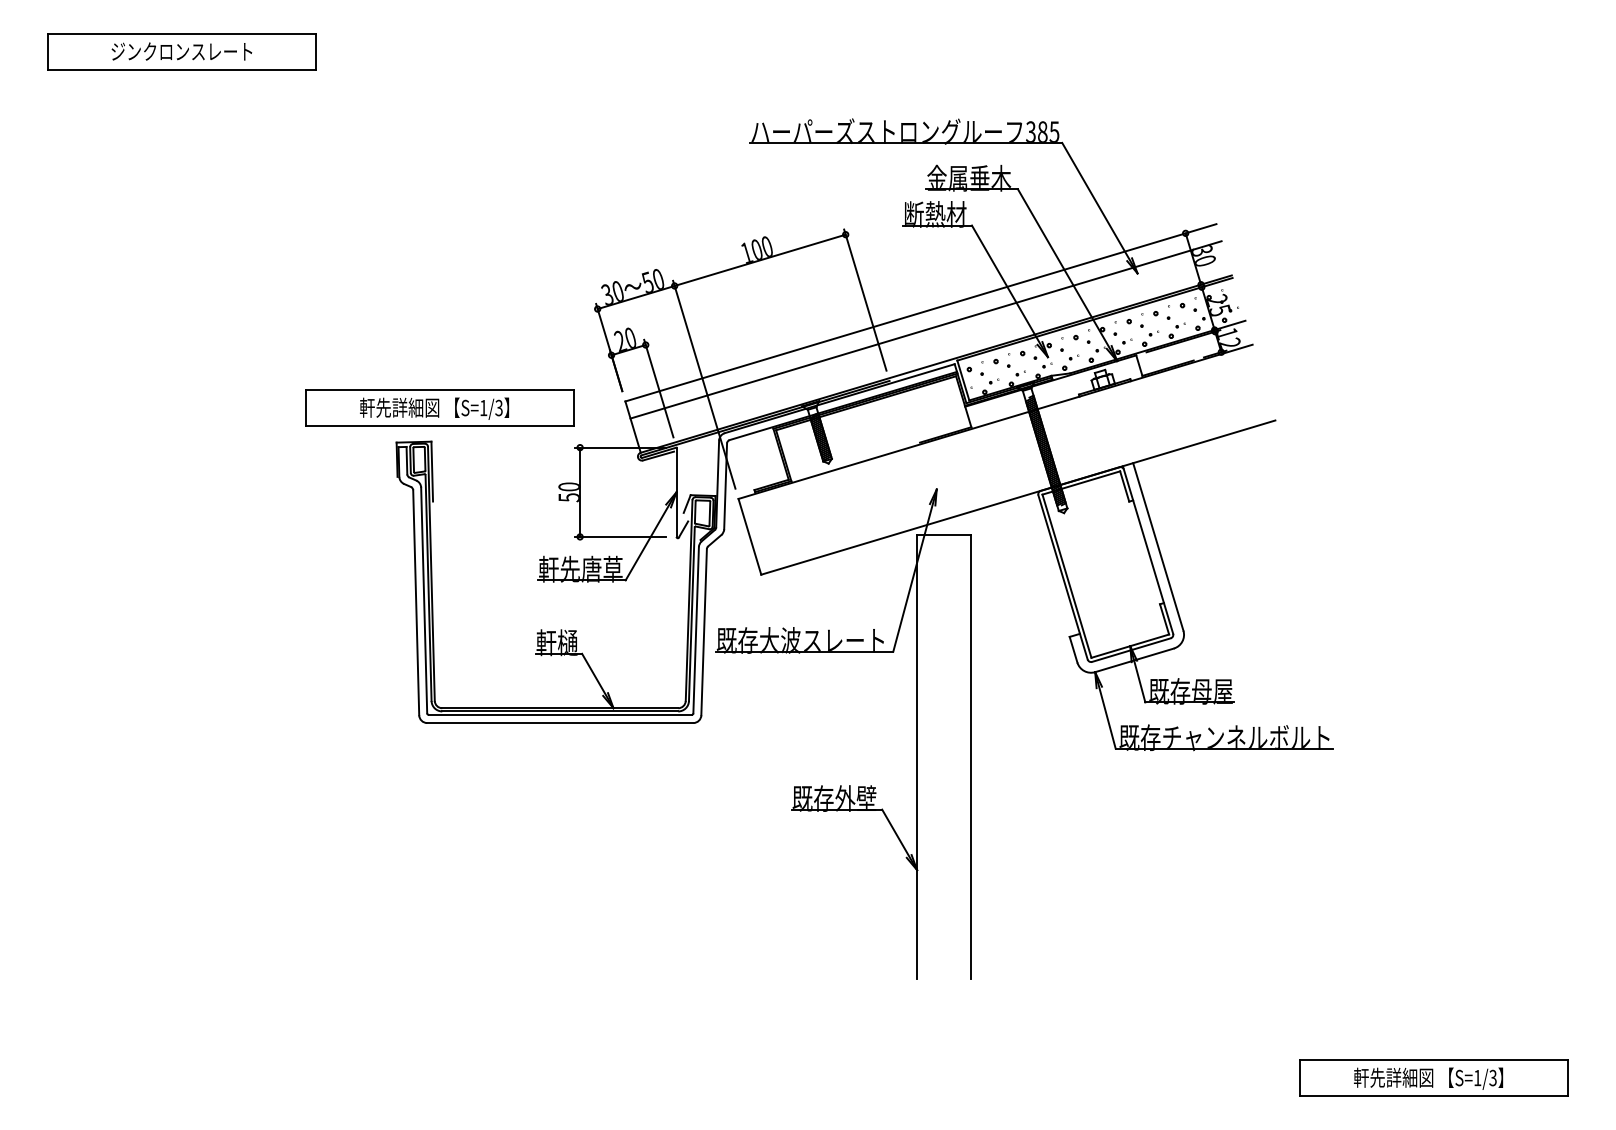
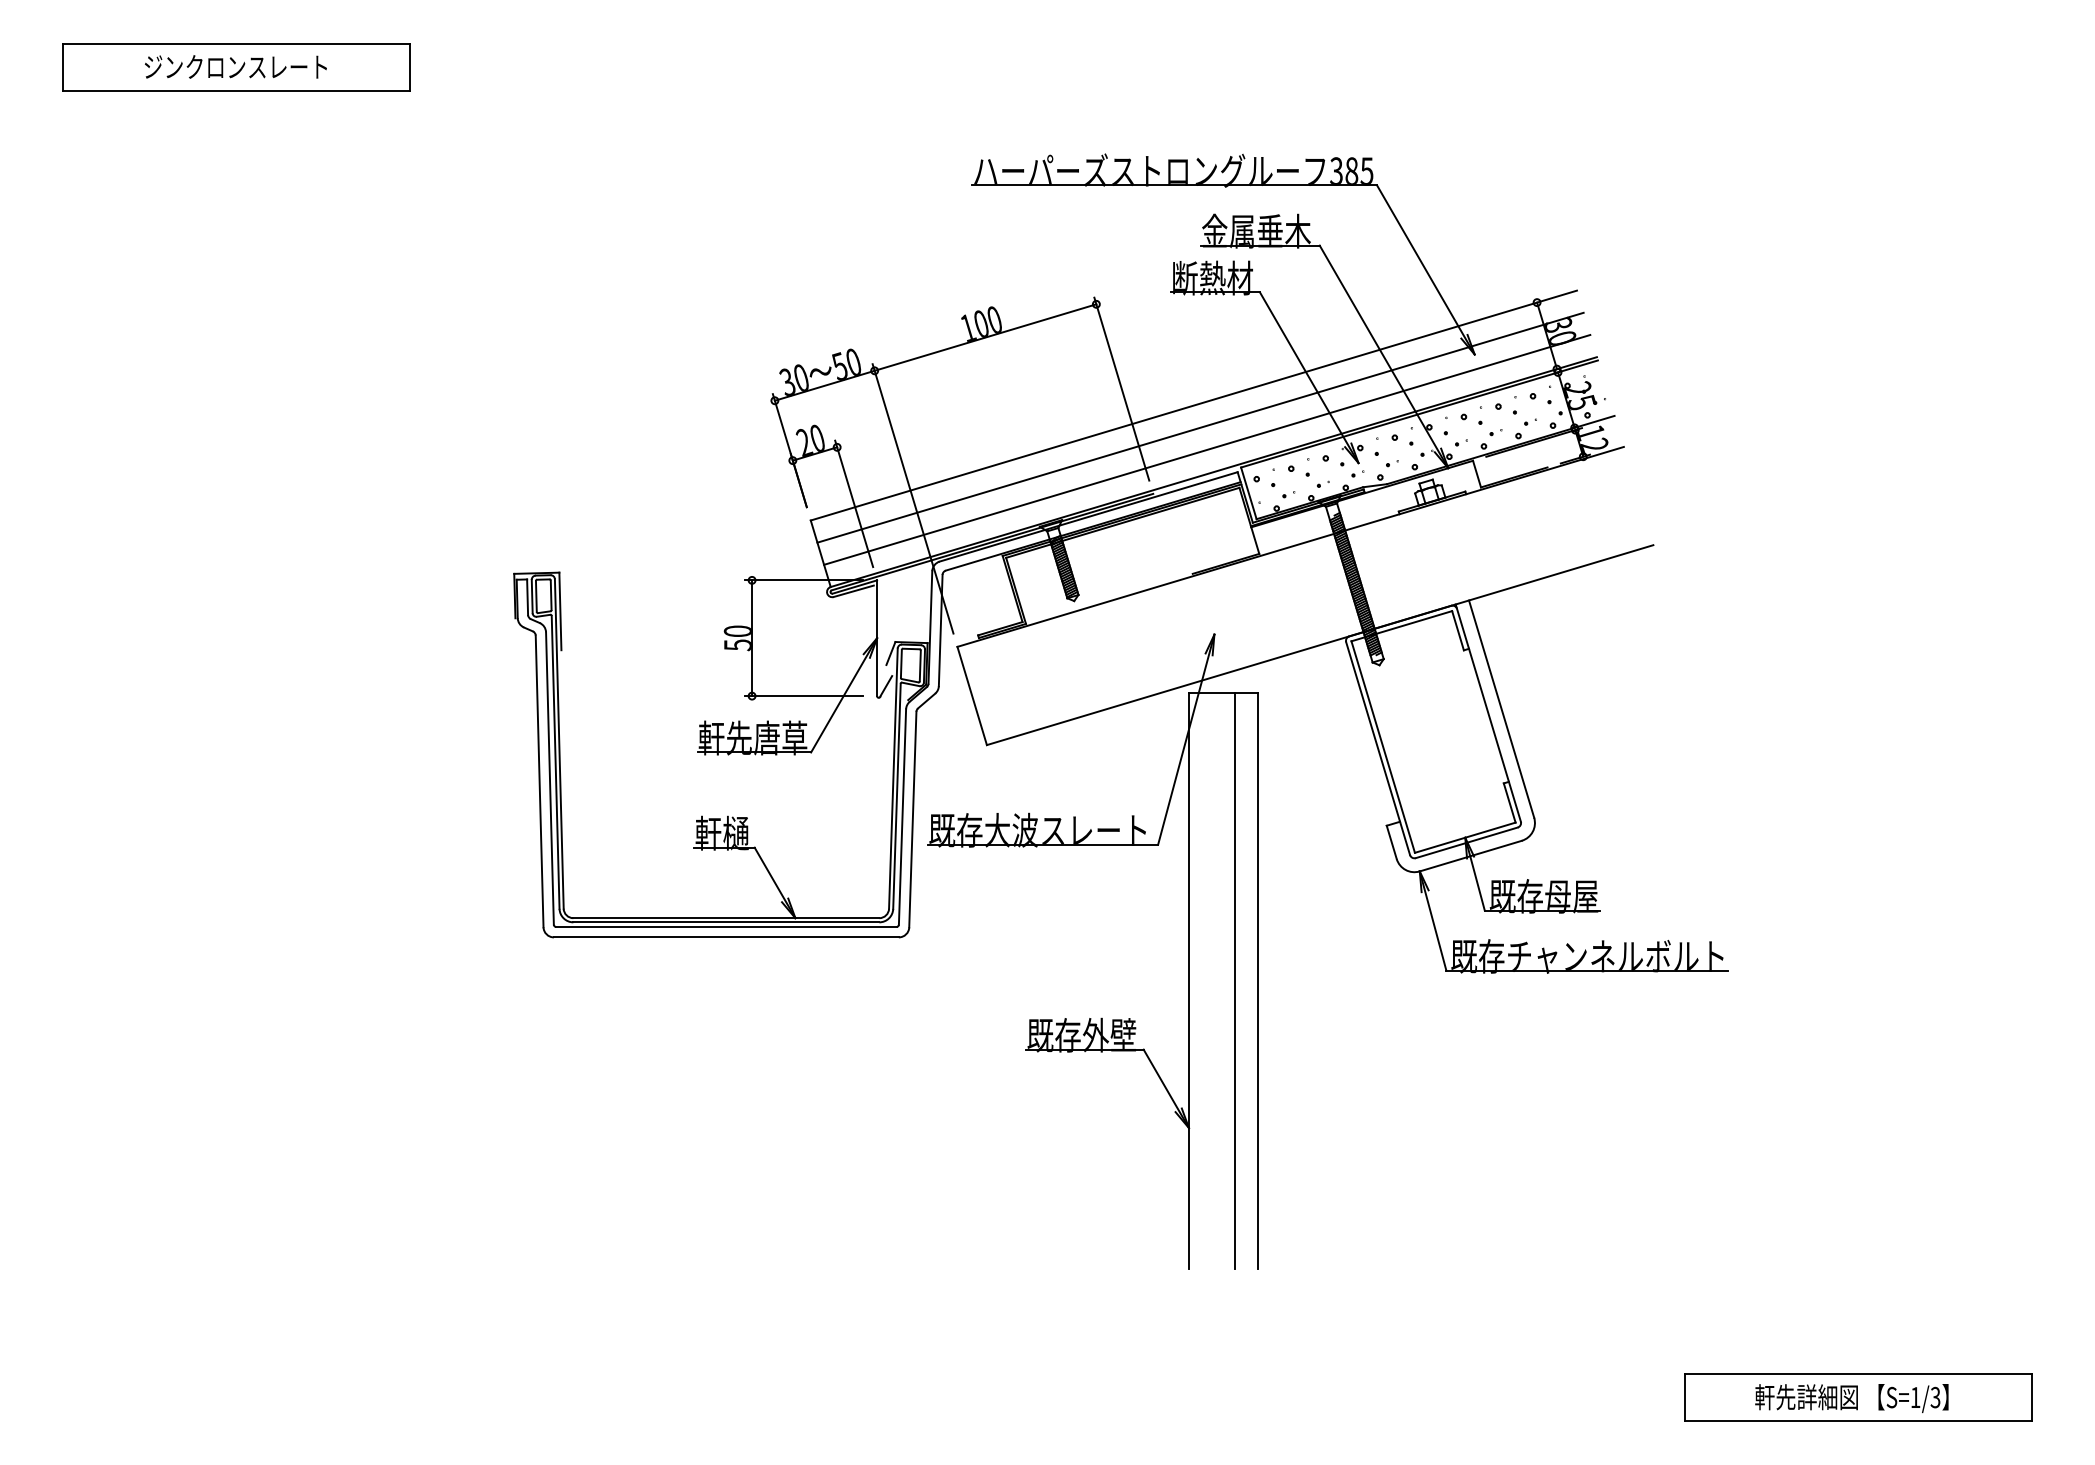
line: (930, 346) -> (1206, 449), added
part: (439, 407) -> (569, 528), removed
line: (952, 756) -> (1234, 980), added

